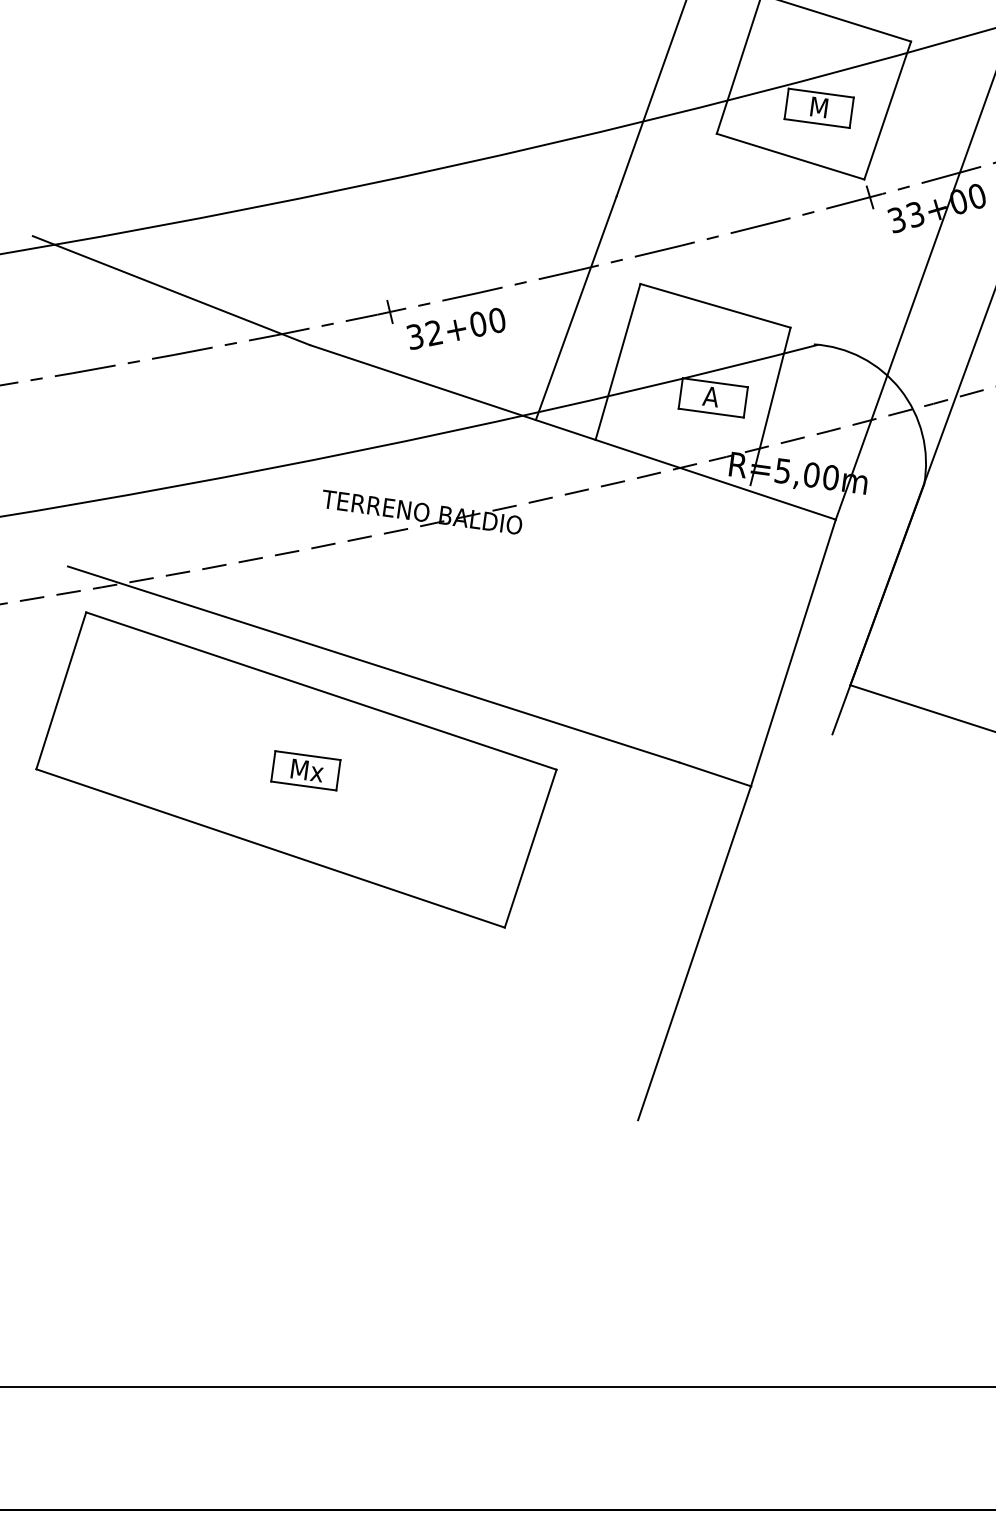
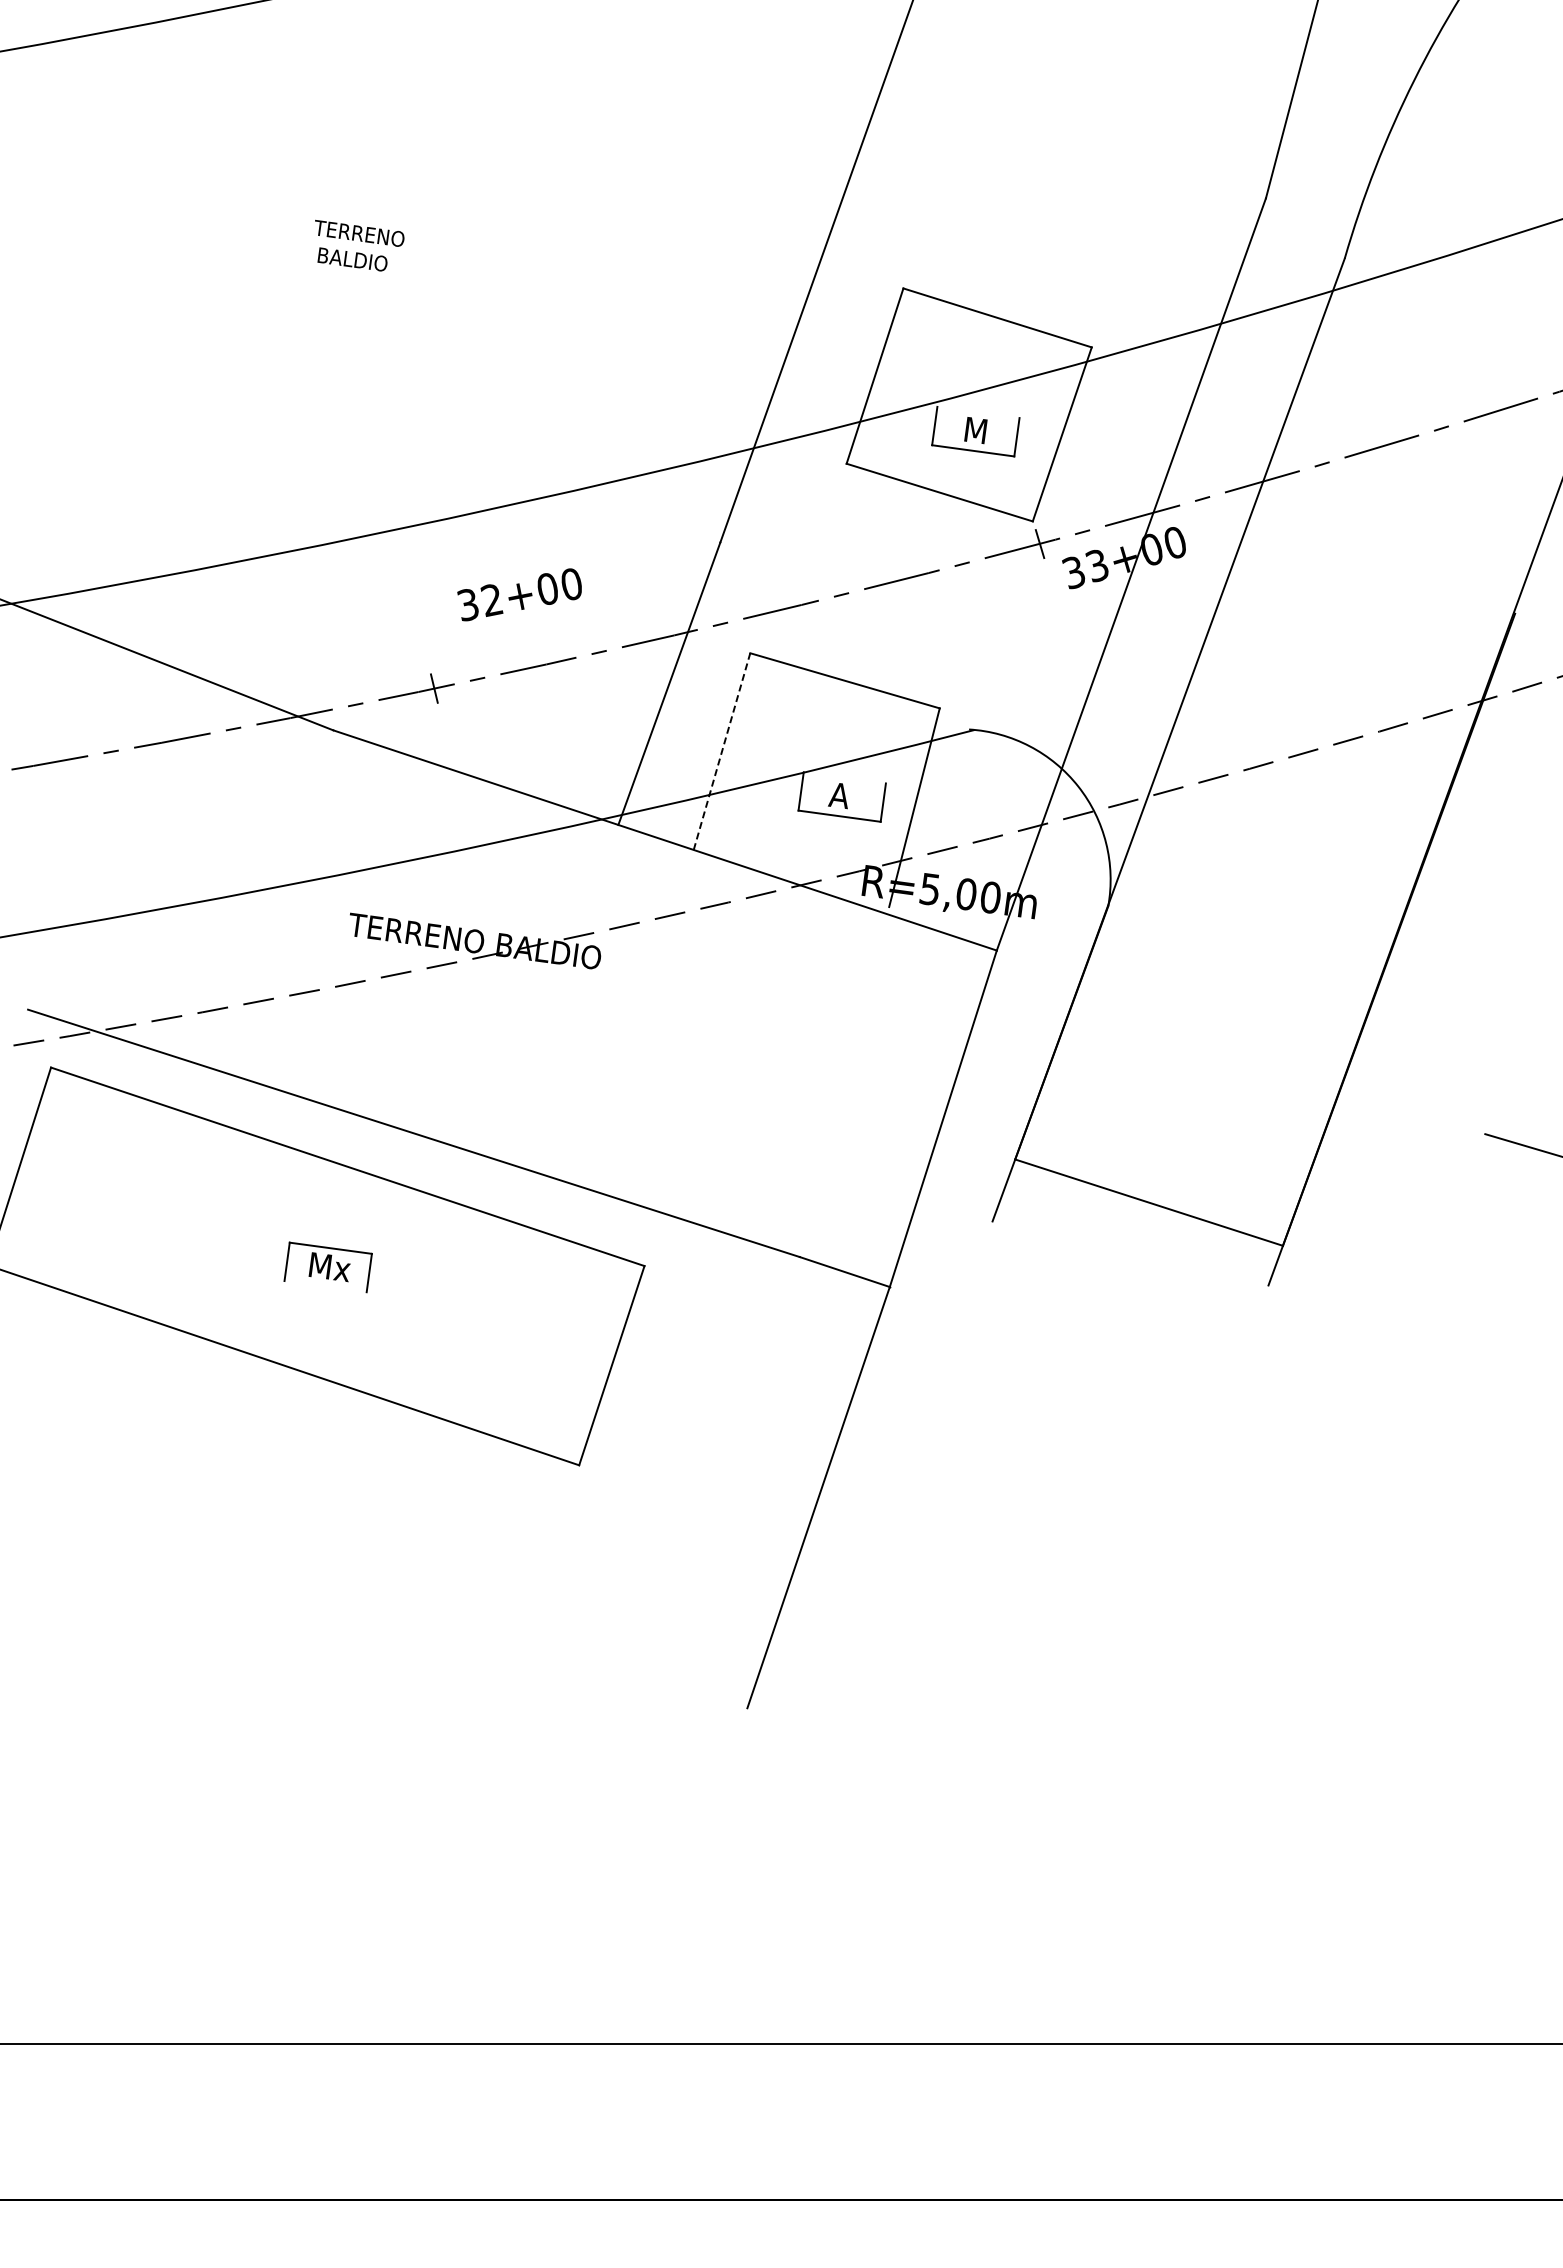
line: (821, 93) -> (978, 412), removed
text: (455, 328) -> (519, 594), moved
line: (618, 361) -> (722, 751), solid -> dashed
line: (715, 382) -> (844, 777), removed
line: (303, 785) -> (325, 1286), removed

